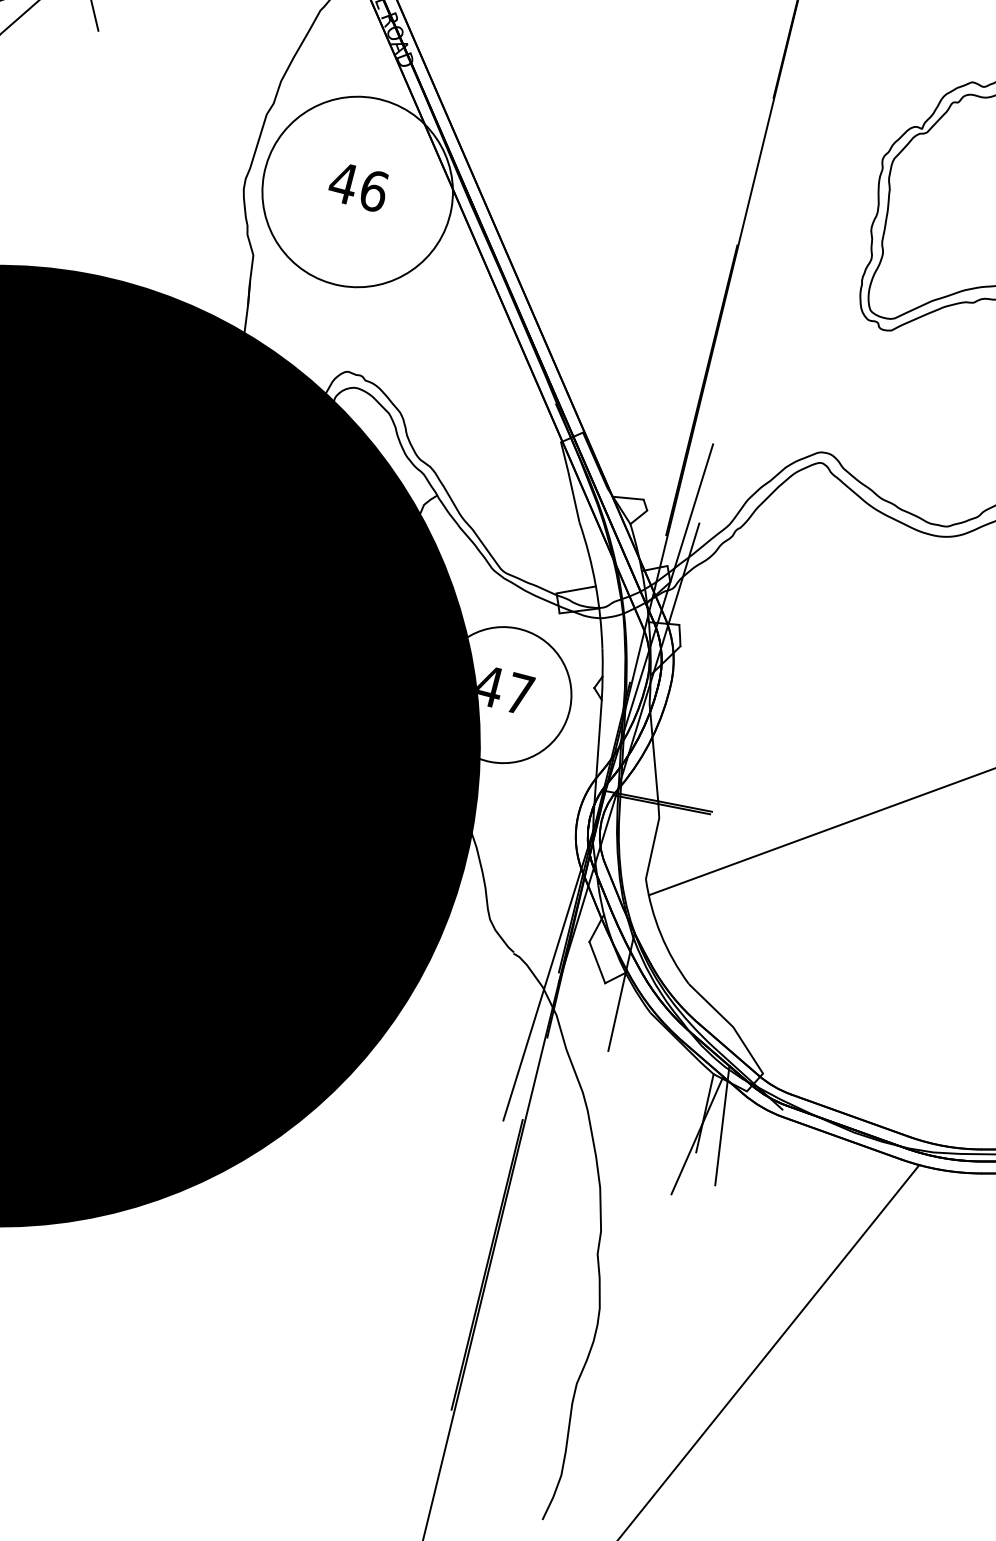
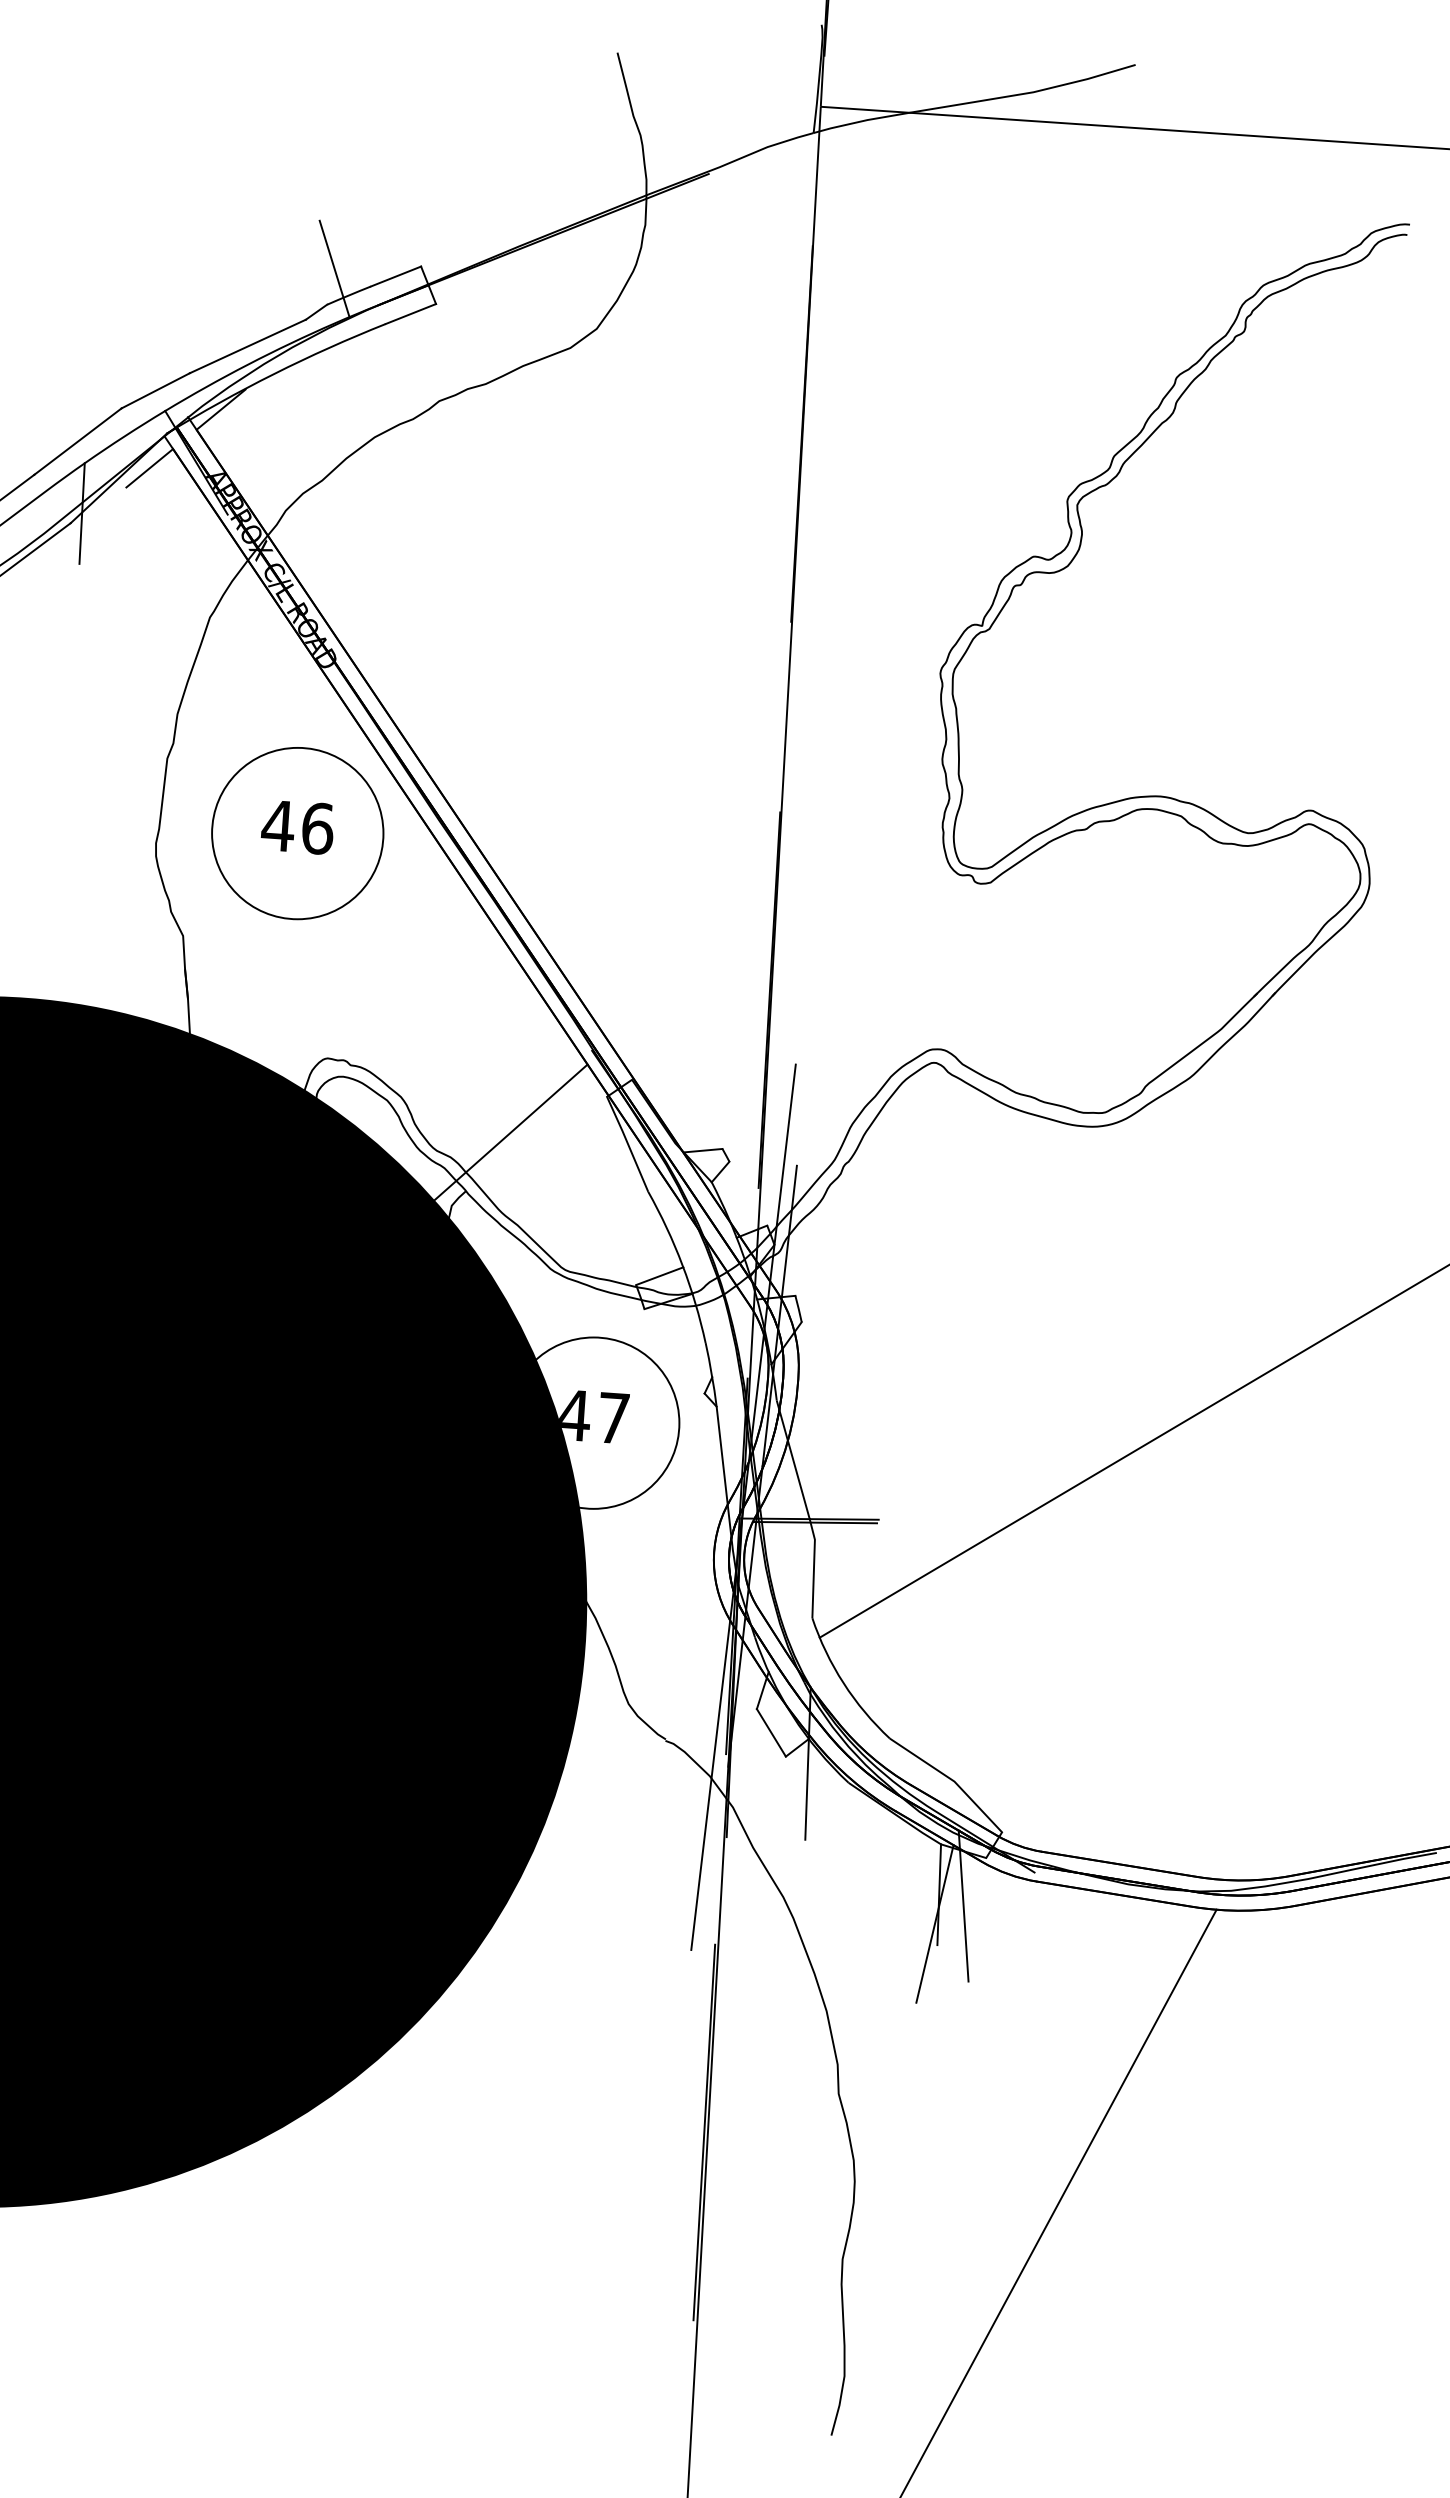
circle: (357, 191) -> (297, 833), size x0.71
line: (480, 456) -> (510, 1132), added

